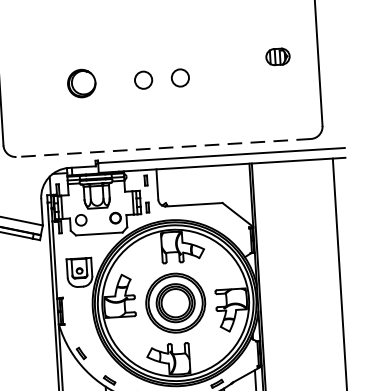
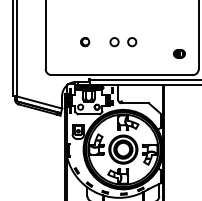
part: (278, 56) -> (179, 53), moved
part: (83, 84) -> (85, 42), size x0.62
line: (164, 148) -> (122, 75), dashed -> solid

